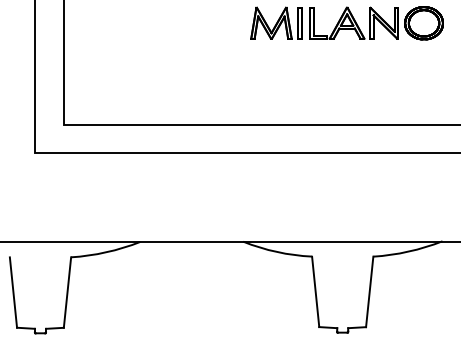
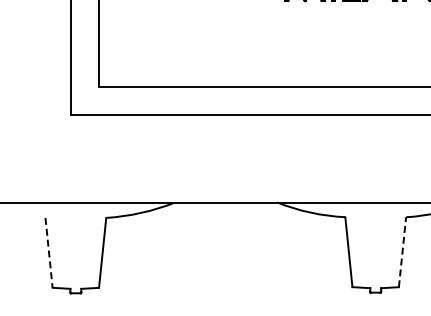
line: (369, 291) -> (402, 251), solid -> dashed
line: (13, 293) -> (49, 253), solid -> dashed

